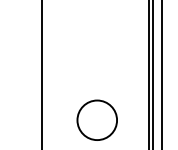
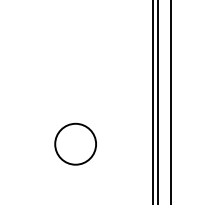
circle: (96, 119) -> (74, 143), size x0.7

